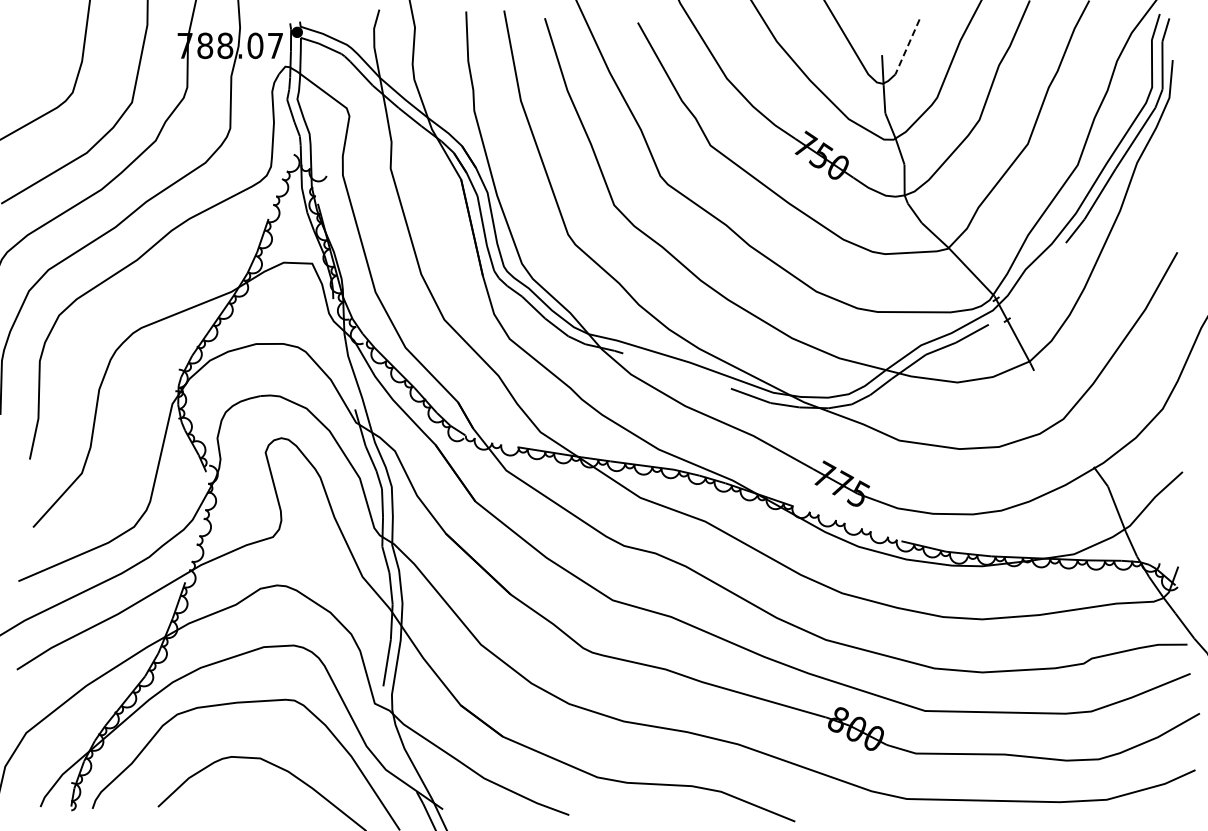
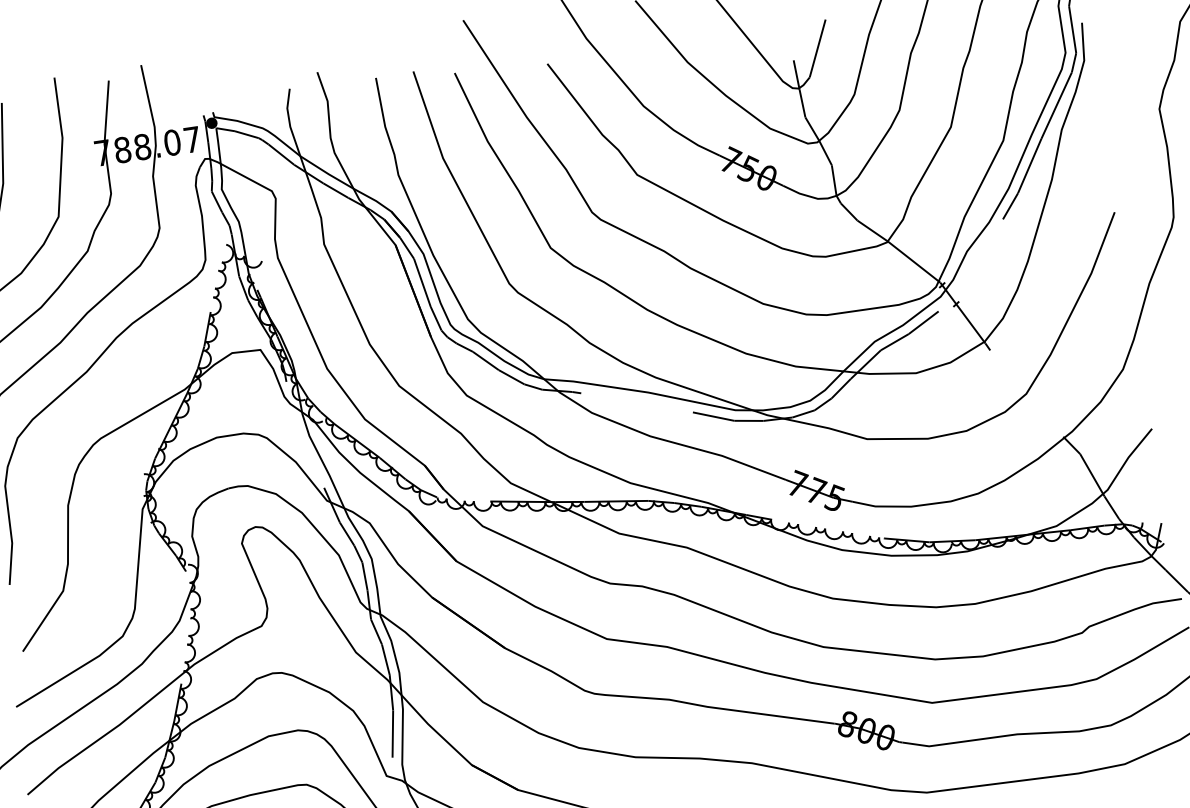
line: (907, 47) -> (817, 49), dashed -> solid

